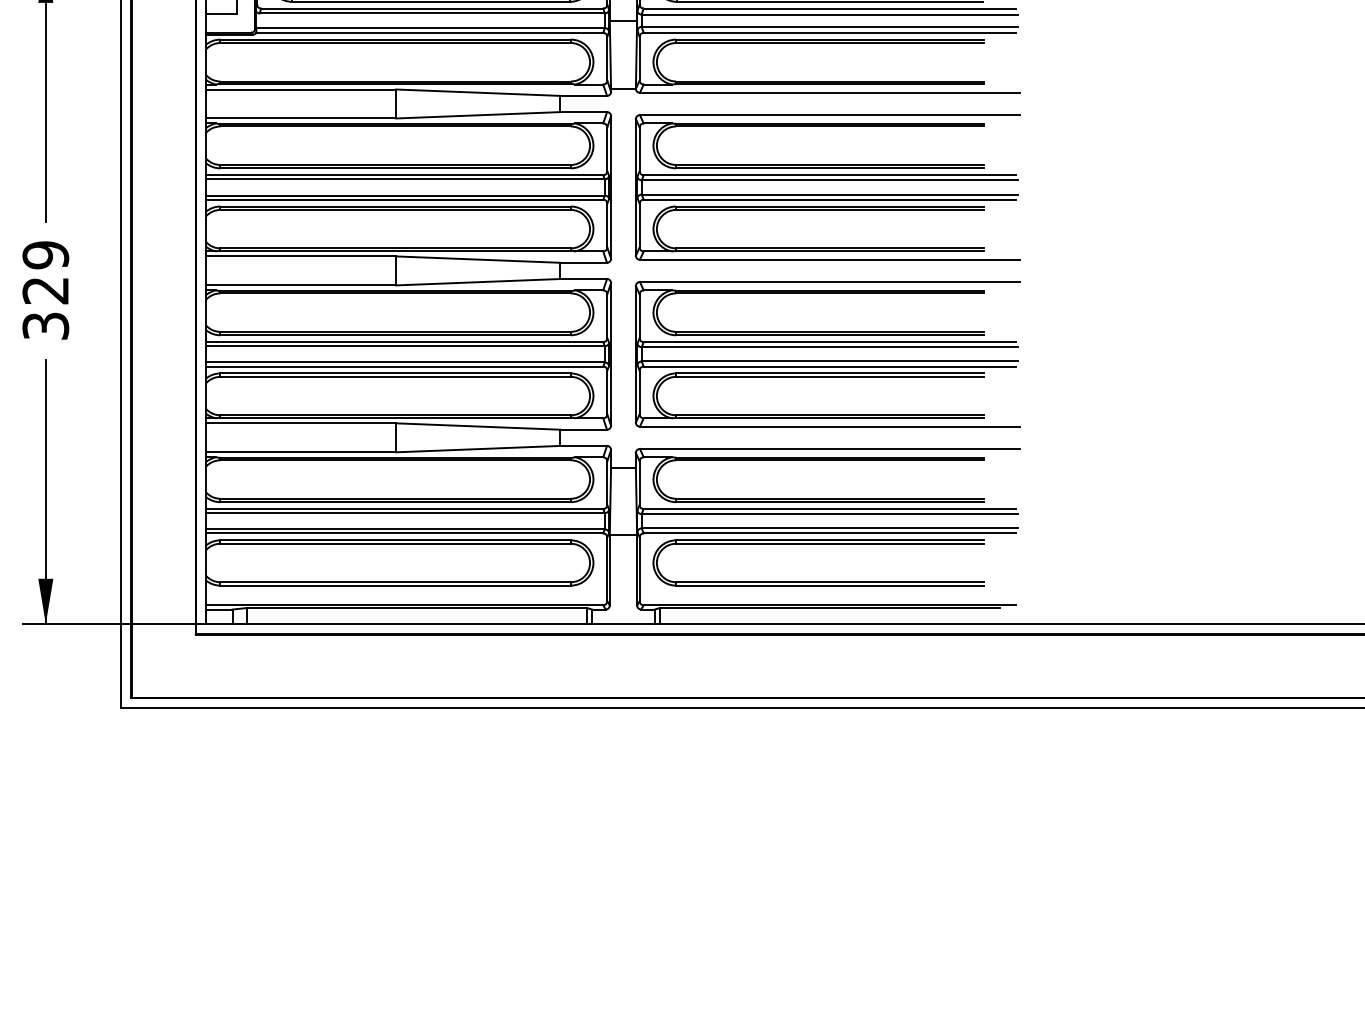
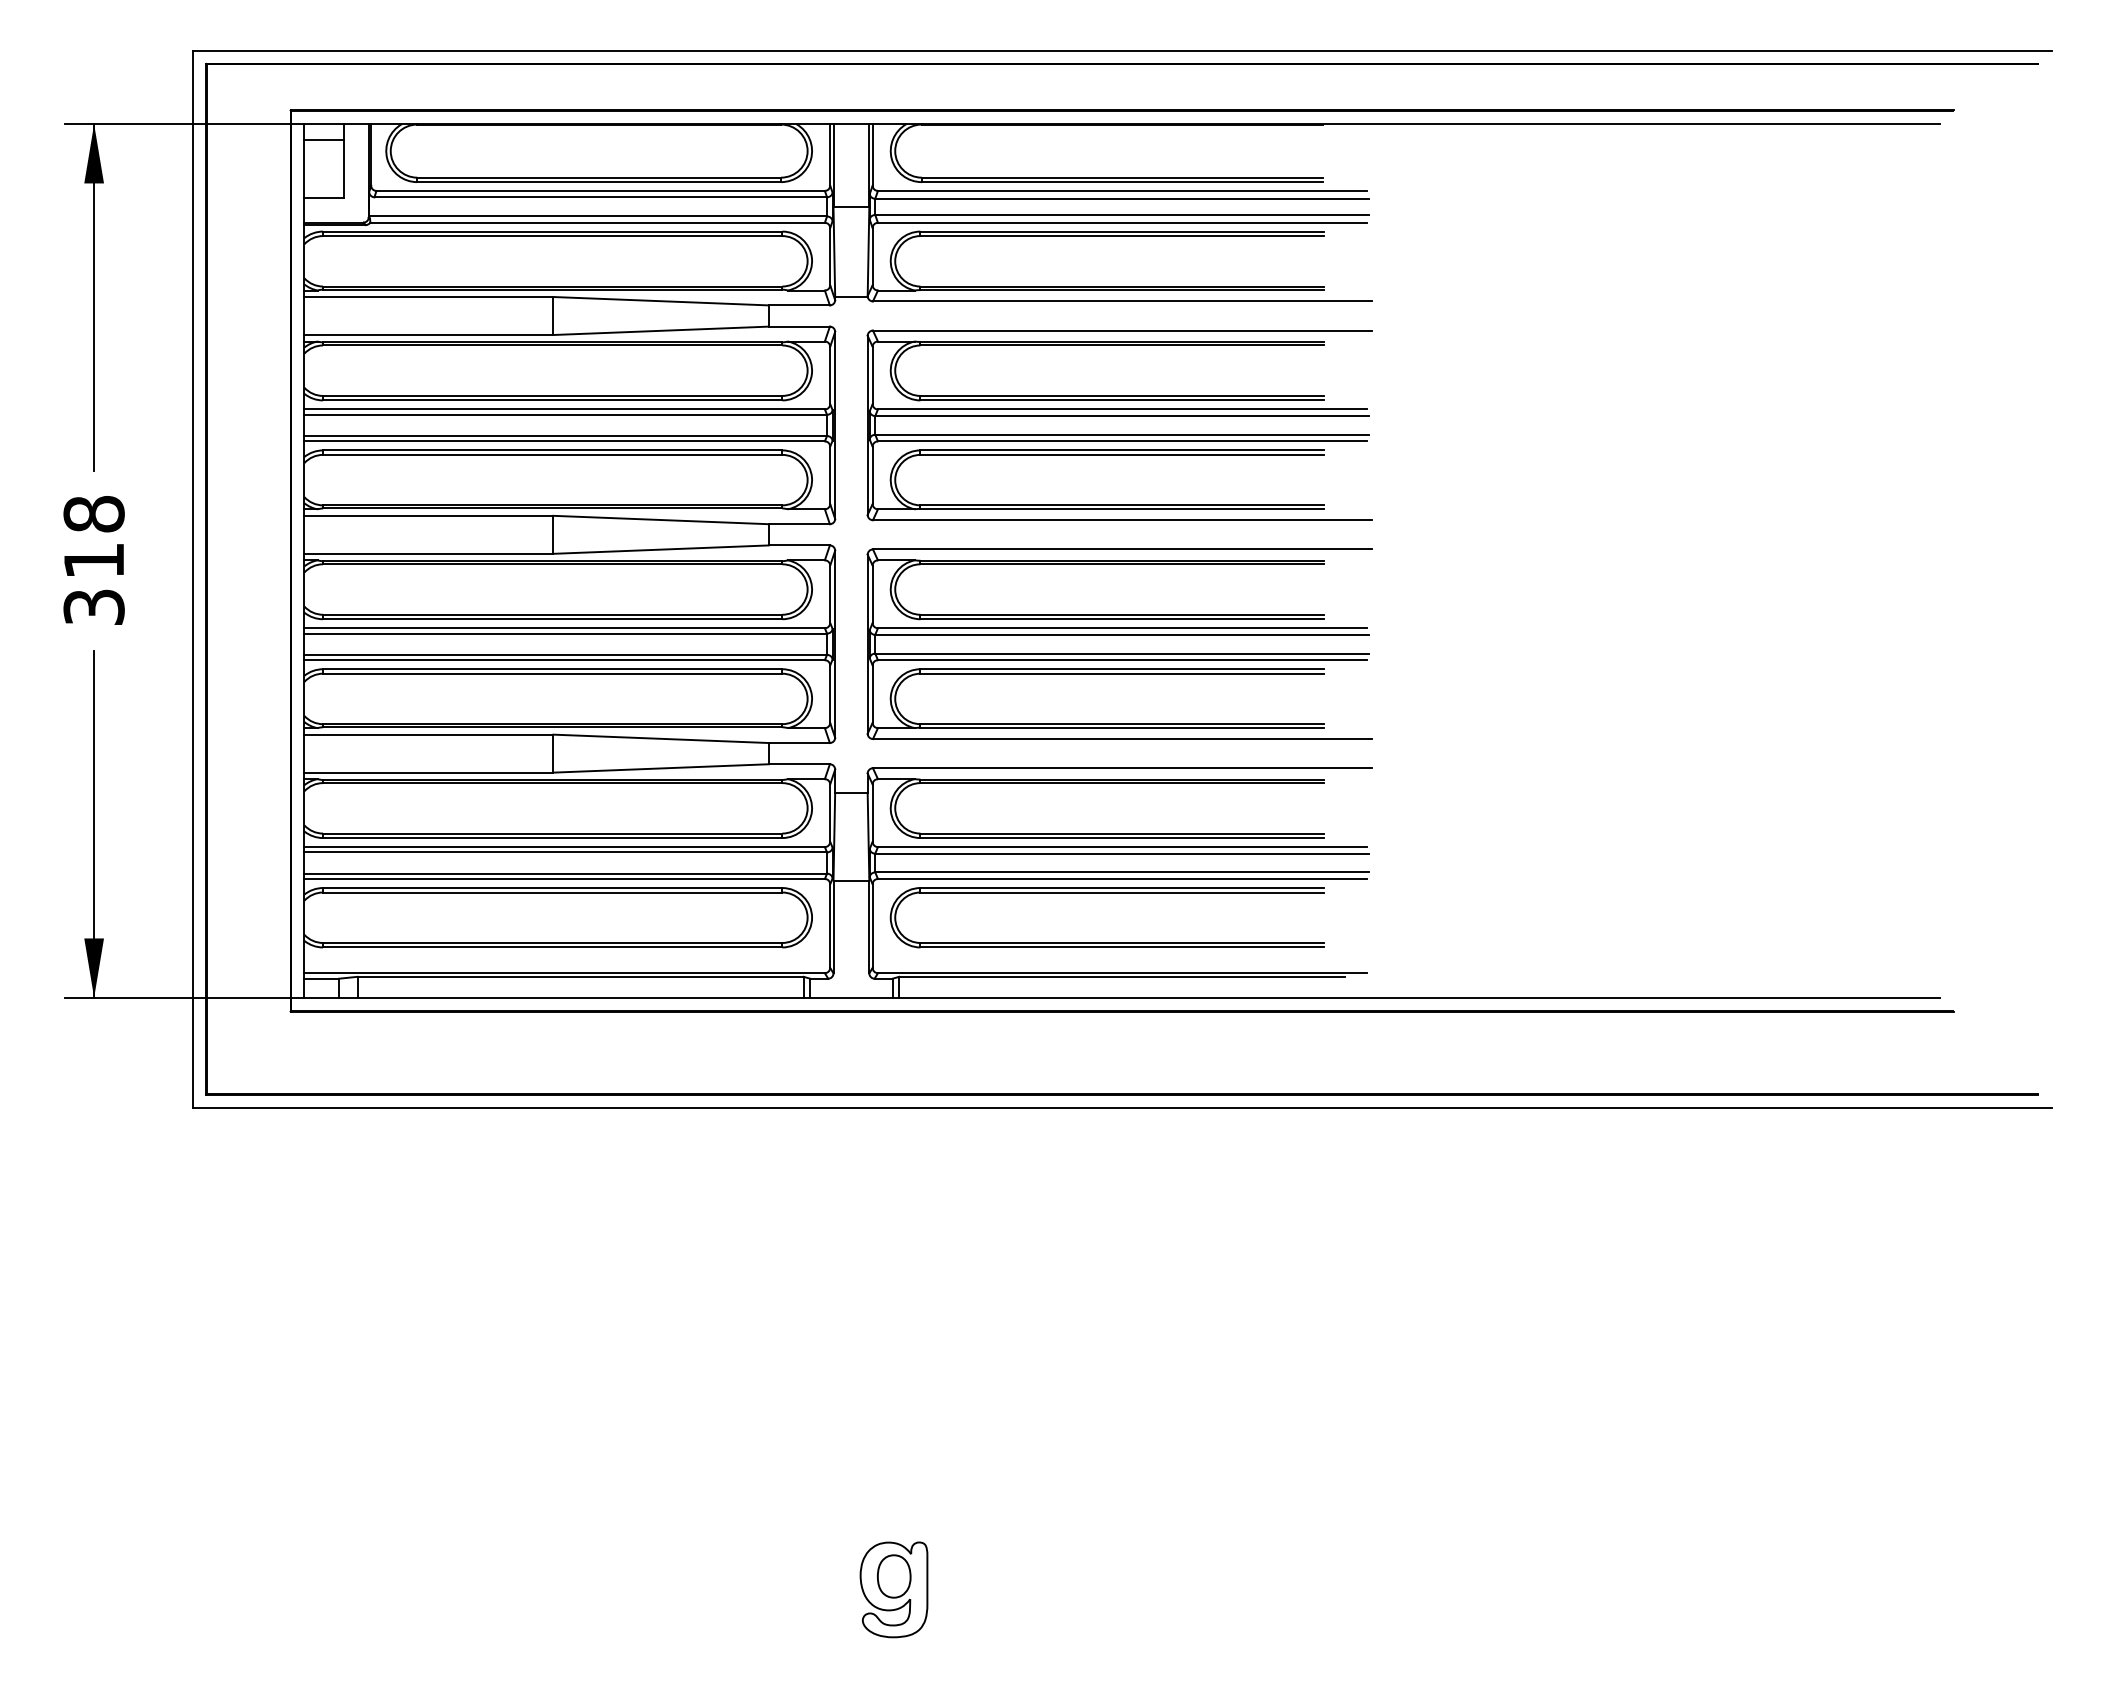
text: (45, 272) -> (93, 537), 329 -> 318

